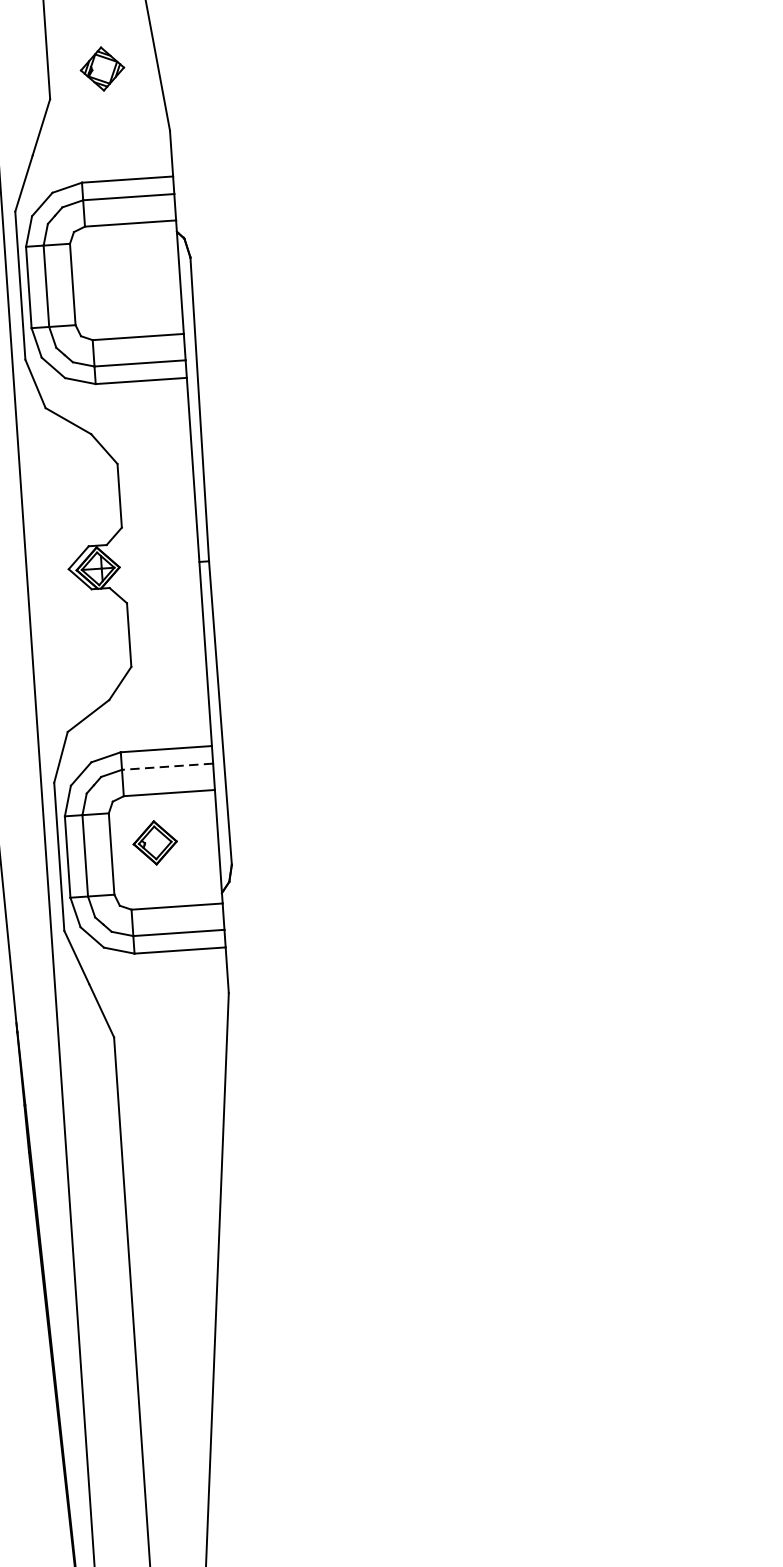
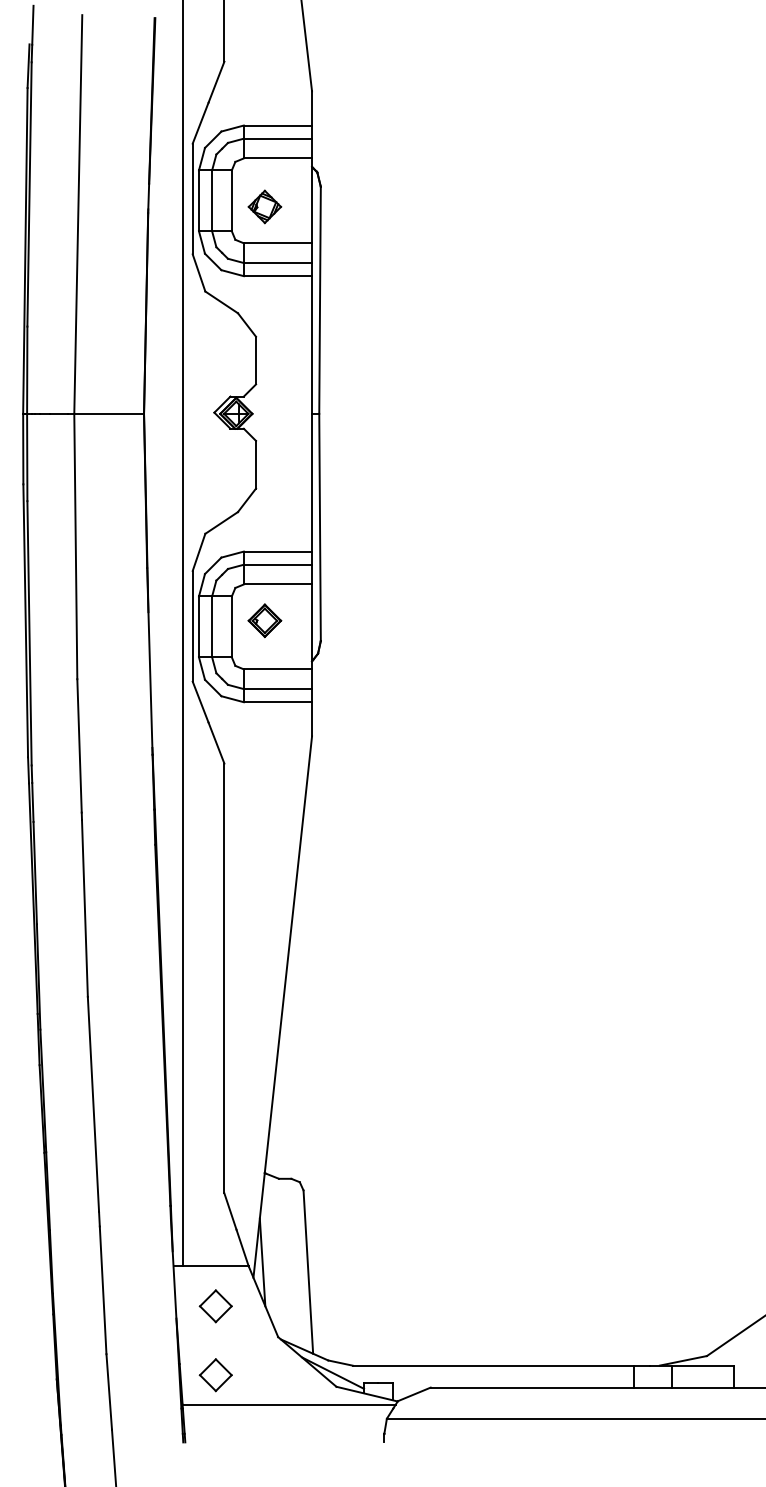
part: (101, 68) -> (264, 206), moved
line: (166, 766) -> (277, 564), dashed -> solid

